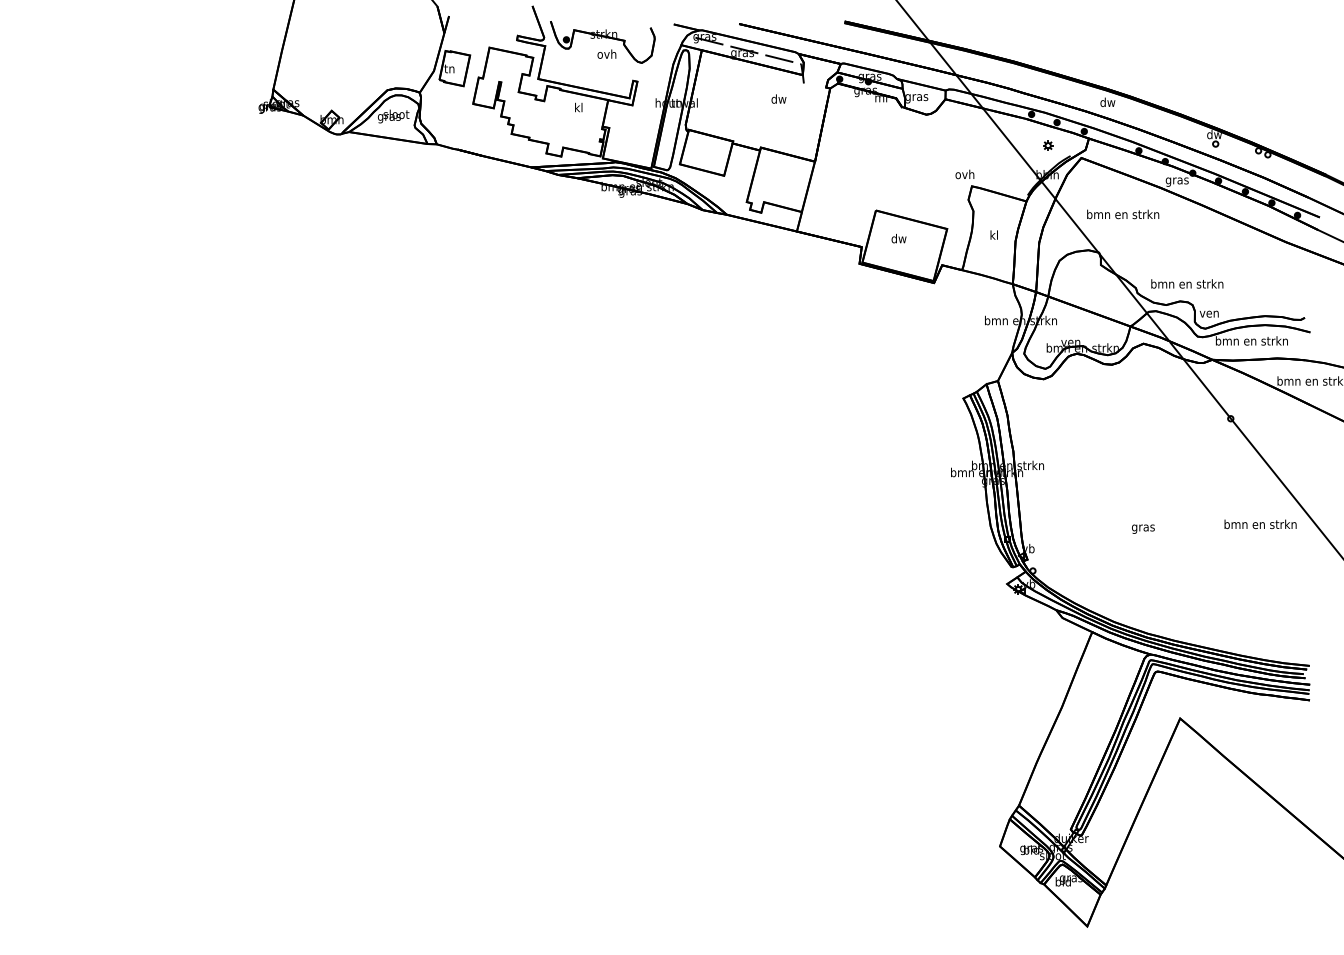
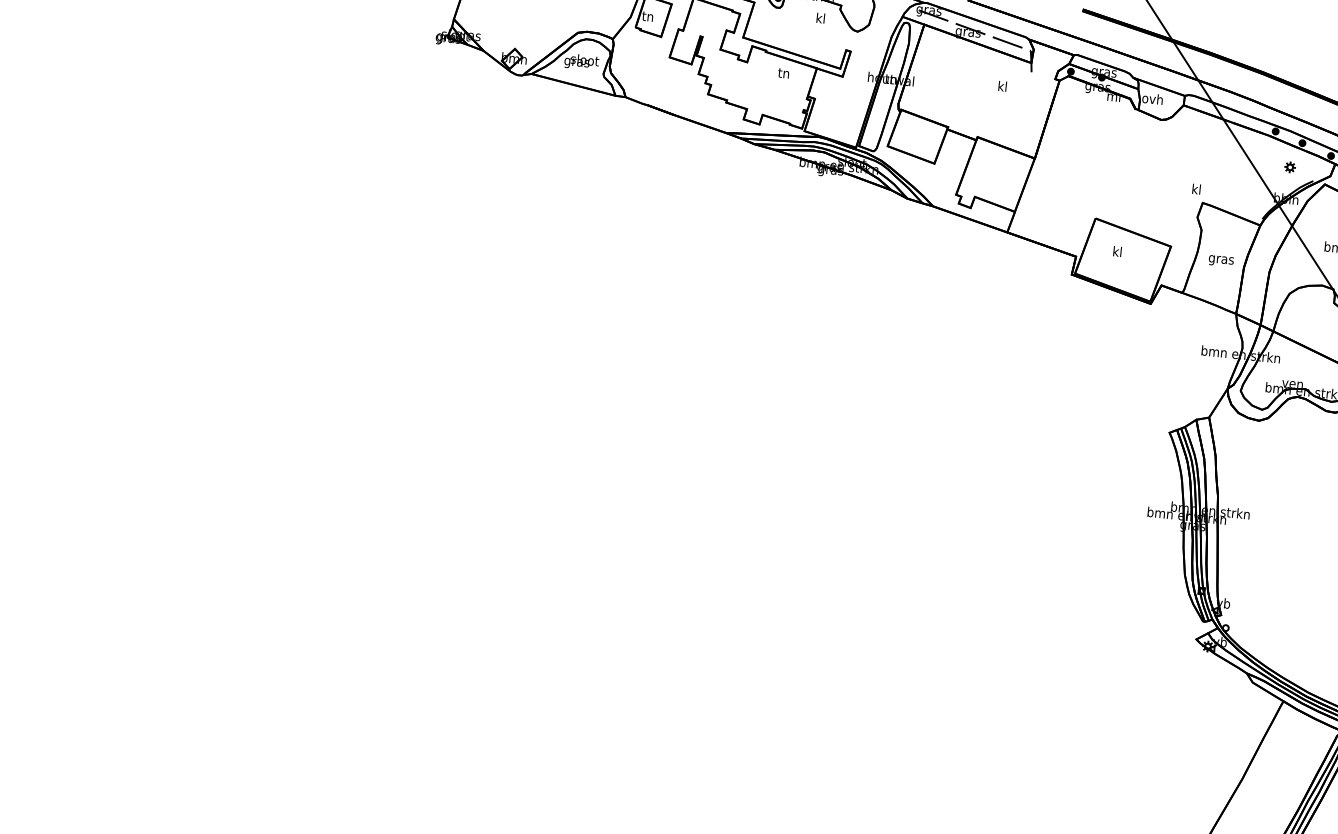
text: (606, 53) -> (820, 17), ovh -> kl
text: (916, 97) -> (1152, 100), gras -> ovh
text: (778, 98) -> (1002, 85), dw -> kl
text: (578, 107) -> (783, 73), kl -> tn
text: (964, 174) -> (1195, 189), ovh -> kl
text: (993, 236) -> (1220, 259), kl -> gras
text: (898, 238) -> (1117, 251), dw -> kl

